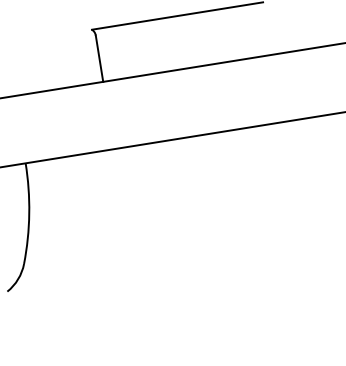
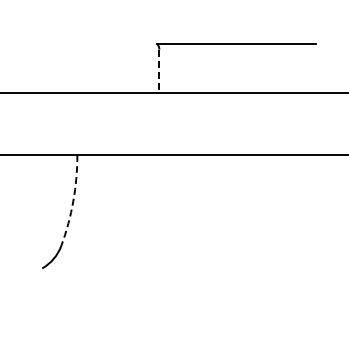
line: (99, 59) -> (159, 71), solid -> dashed
arc: (29, 214) -> (73, 201), solid -> dashed

